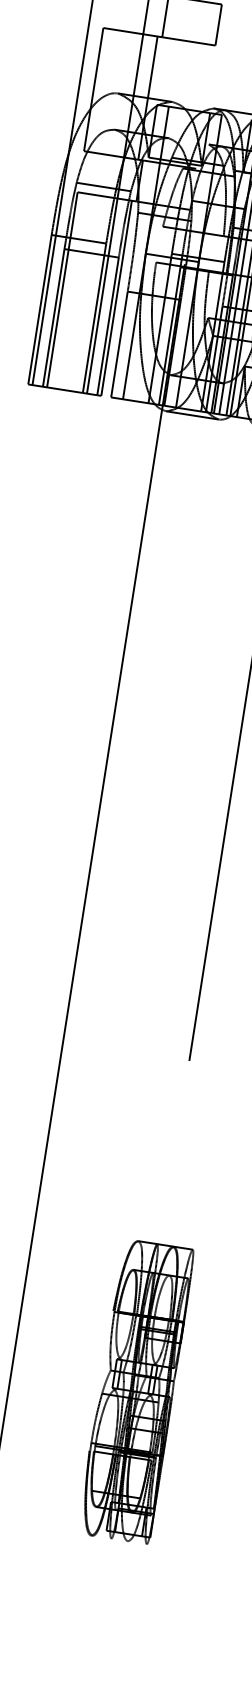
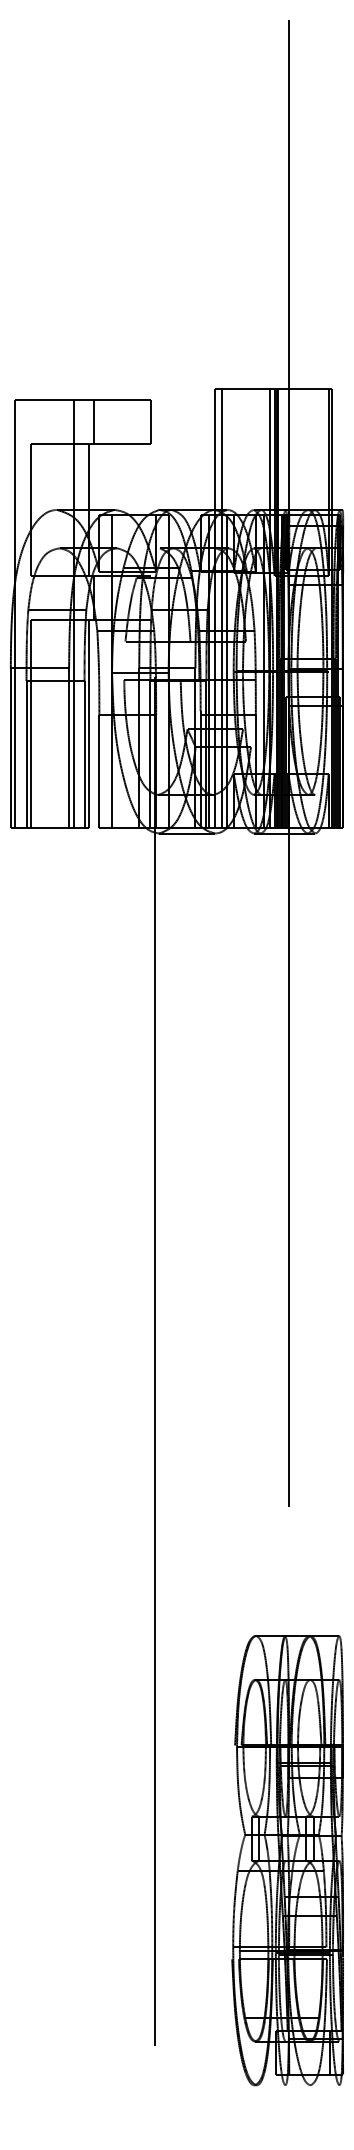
part: (135, 1391) -> (287, 1860), size x1.43

